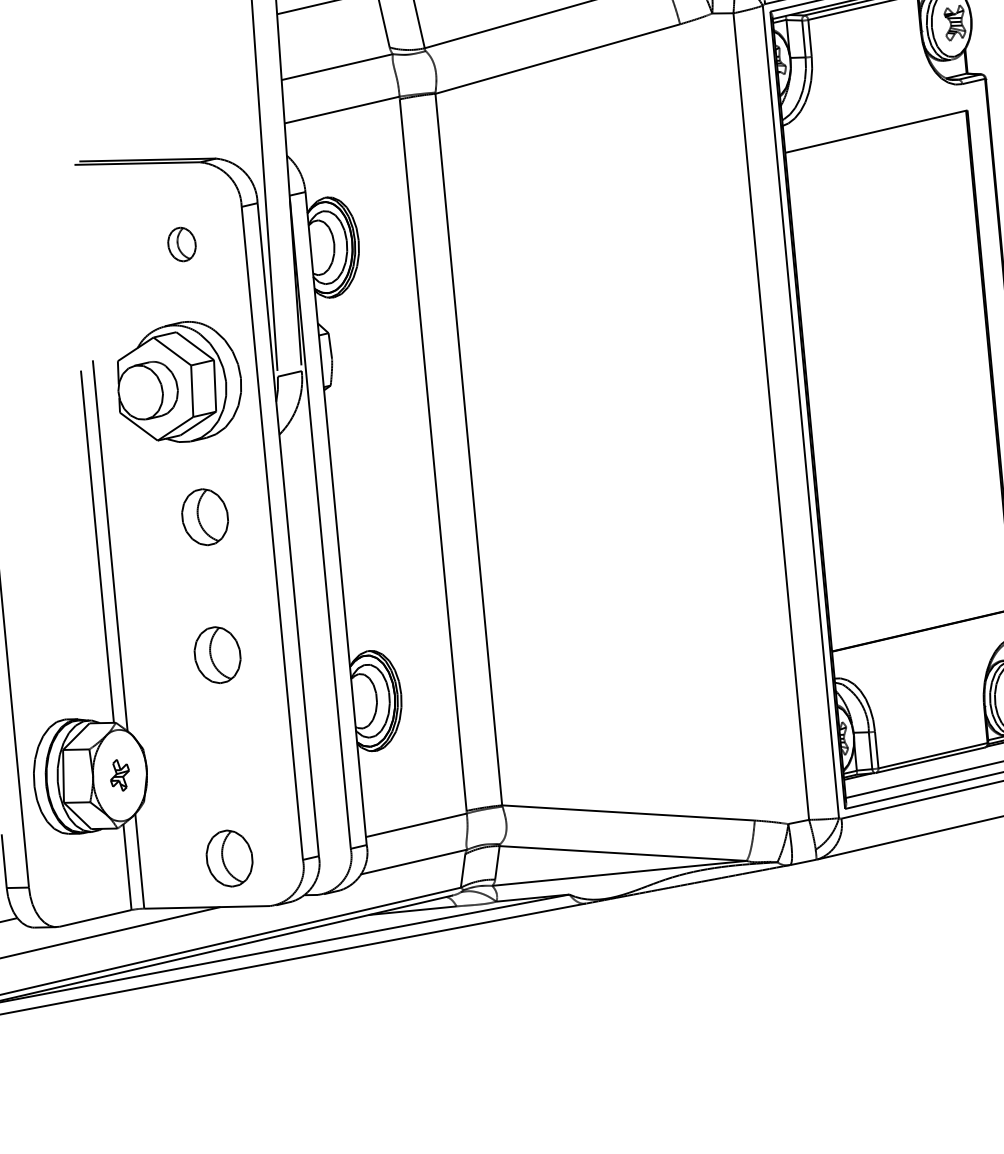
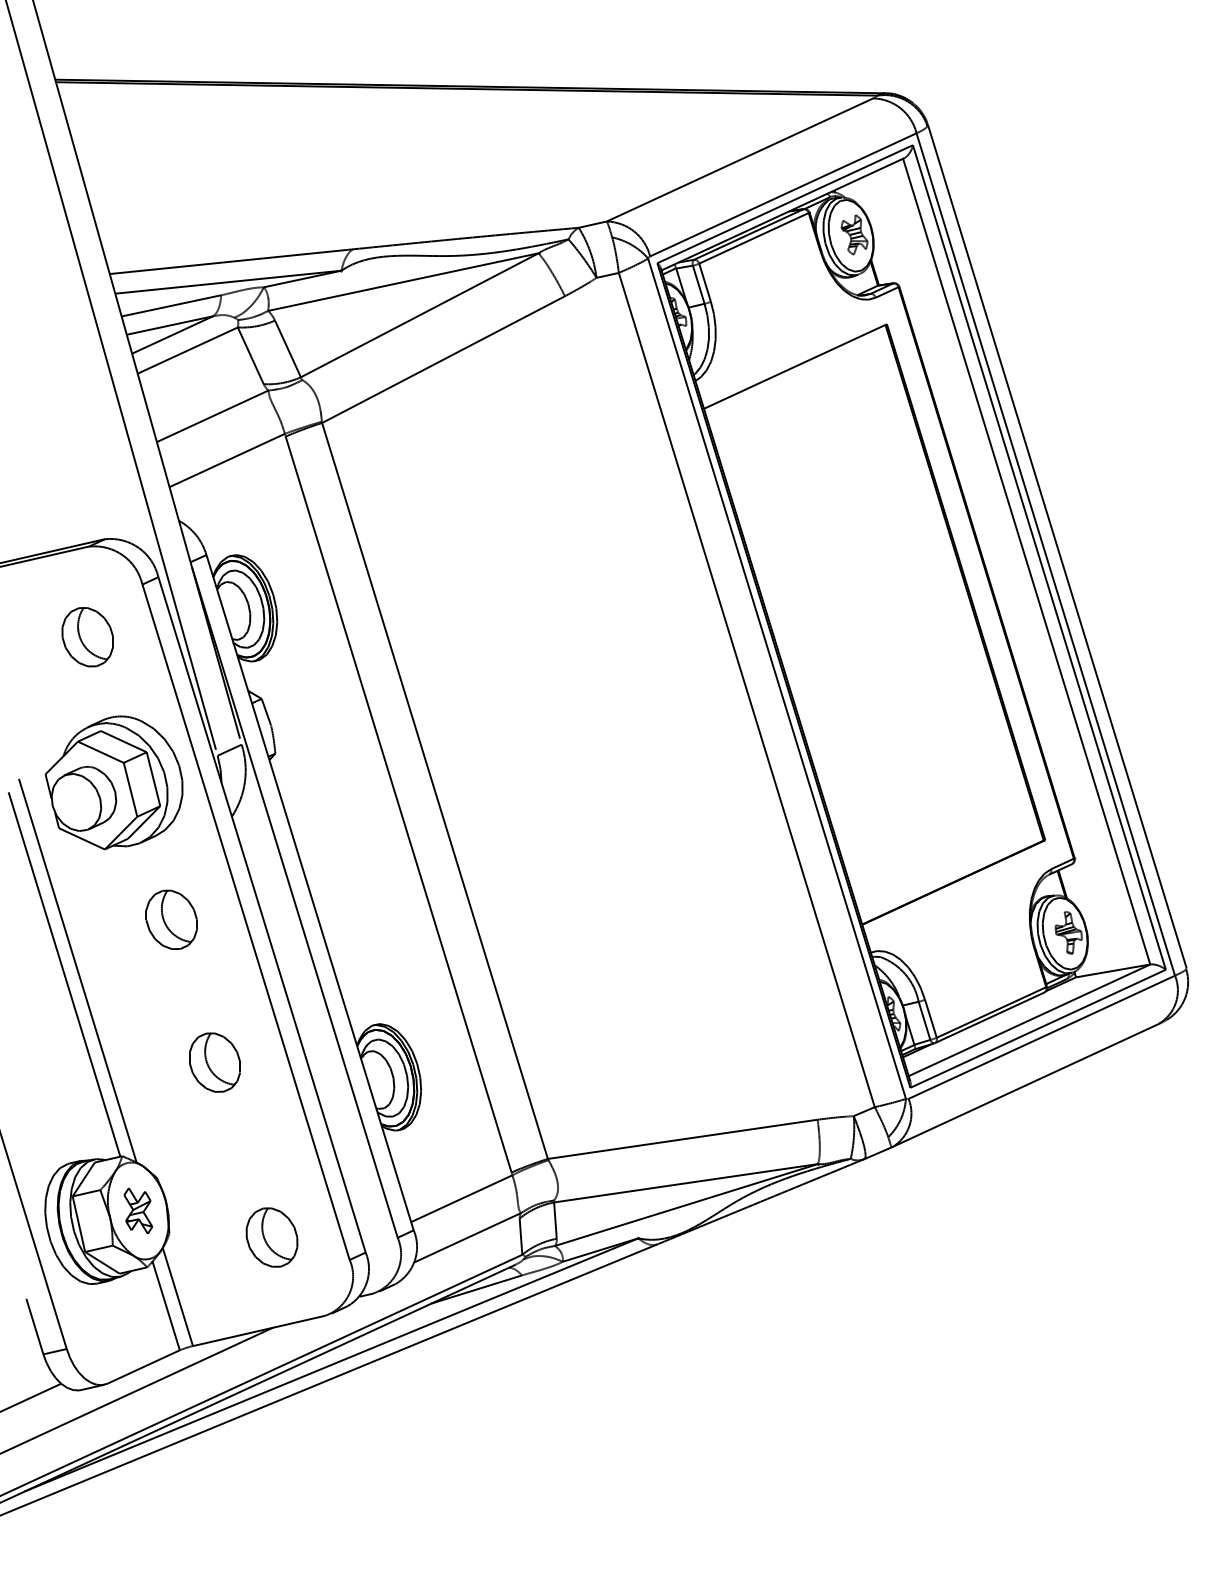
part: (181, 244) -> (87, 637), size x1.67
part: (119, 774) -> (137, 1210), size x1.43
part: (229, 858) -> (271, 1237), moved

